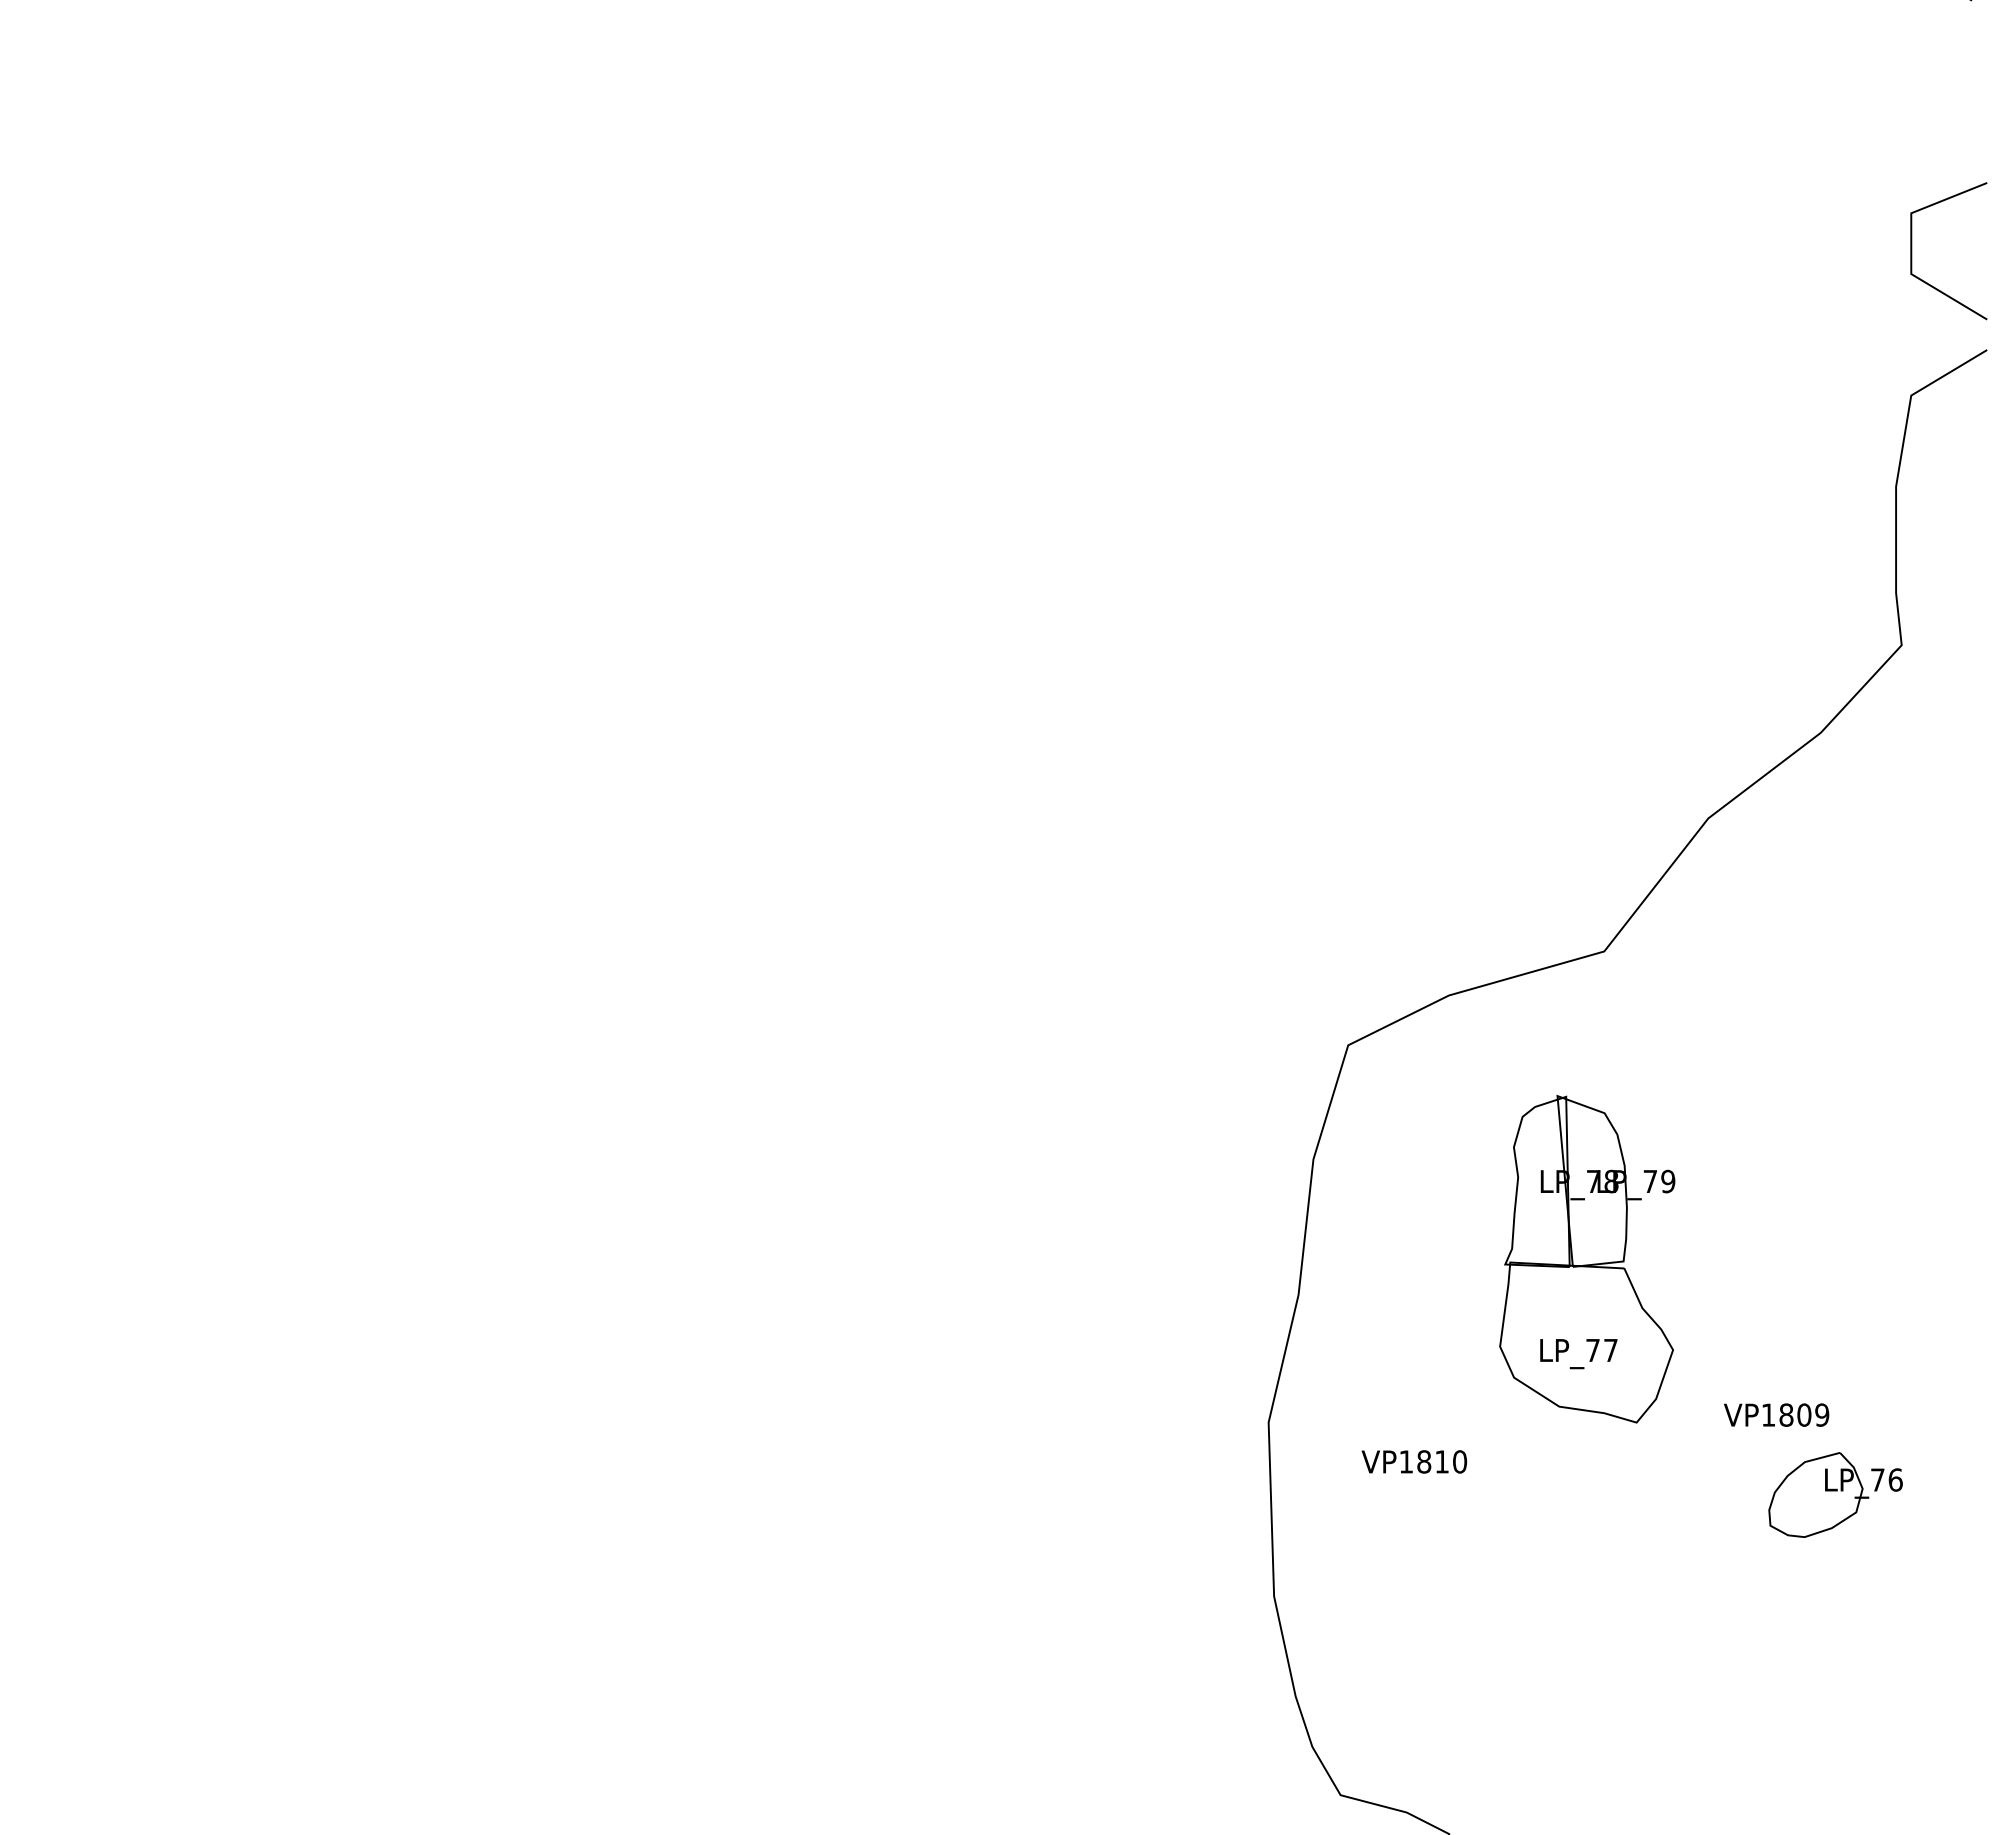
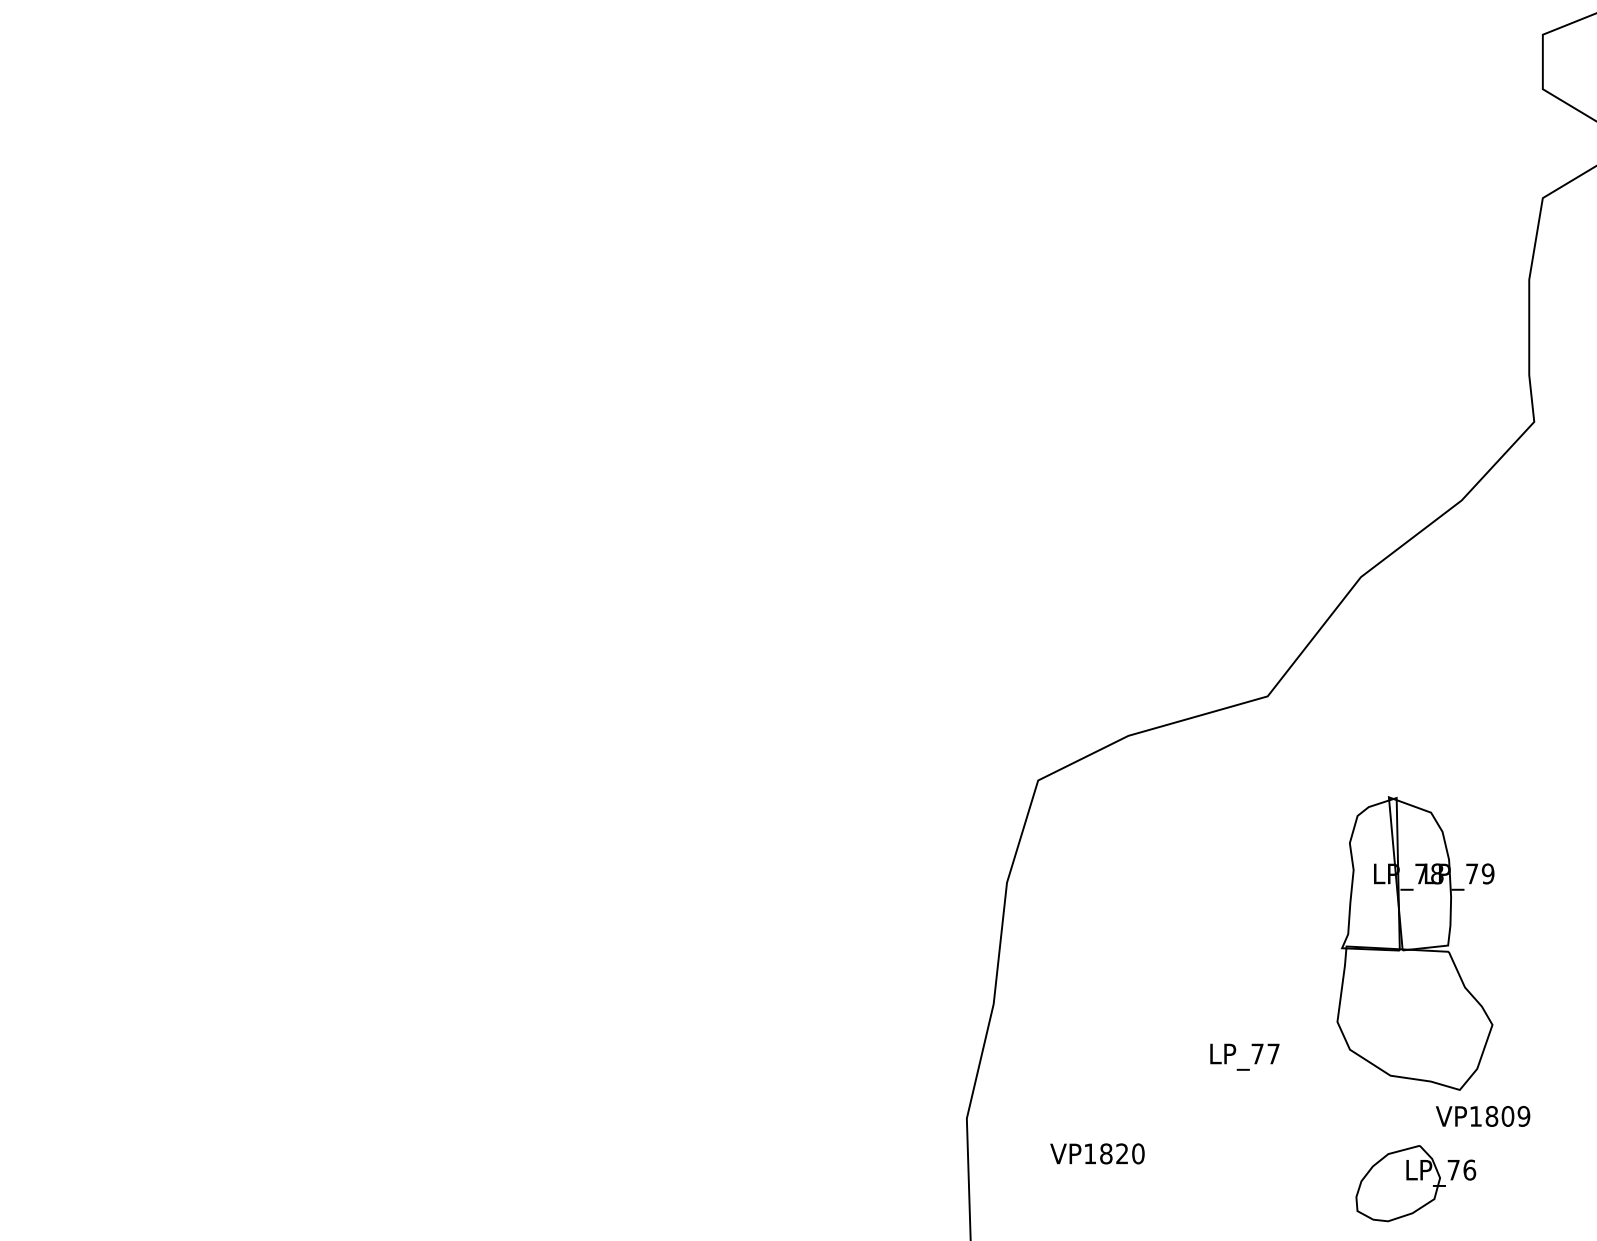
part: (1587, 1258) -> (1415, 942), moved
text: (1776, 1414) -> (1482, 1115), moved
text: (1441, 1461) -> (1121, 1153), VP1810 -> VP1820
part: (1835, 1494) -> (1415, 1183), moved

